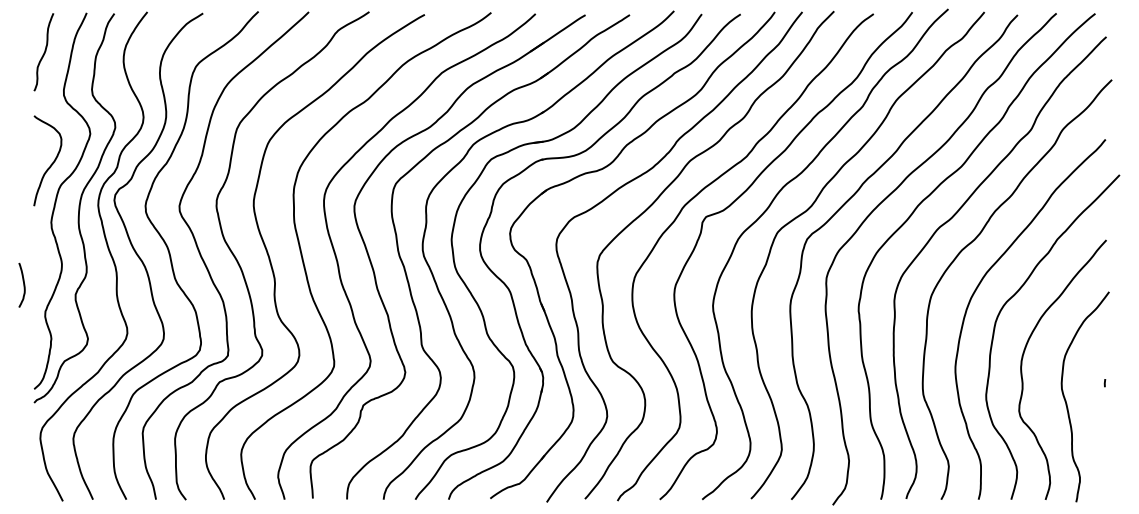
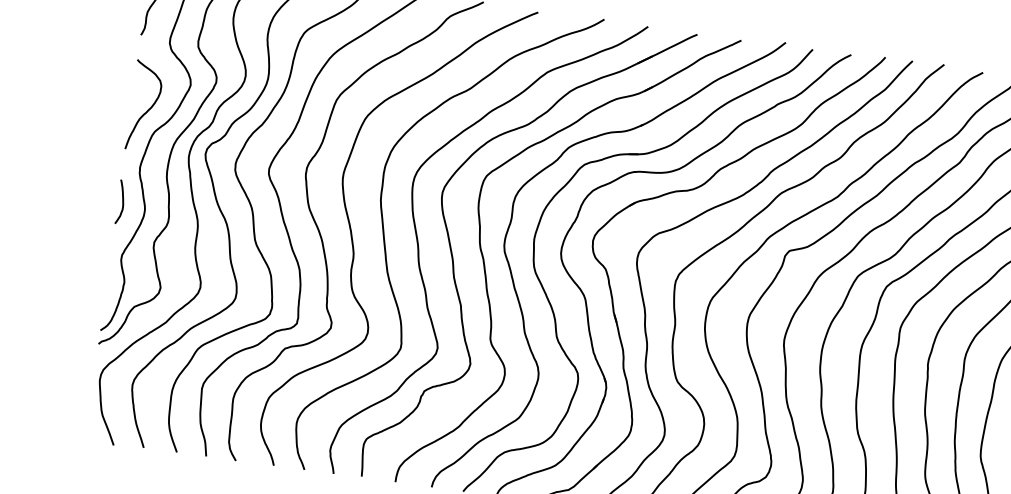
curve: (23, 284) -> (122, 201), moved

